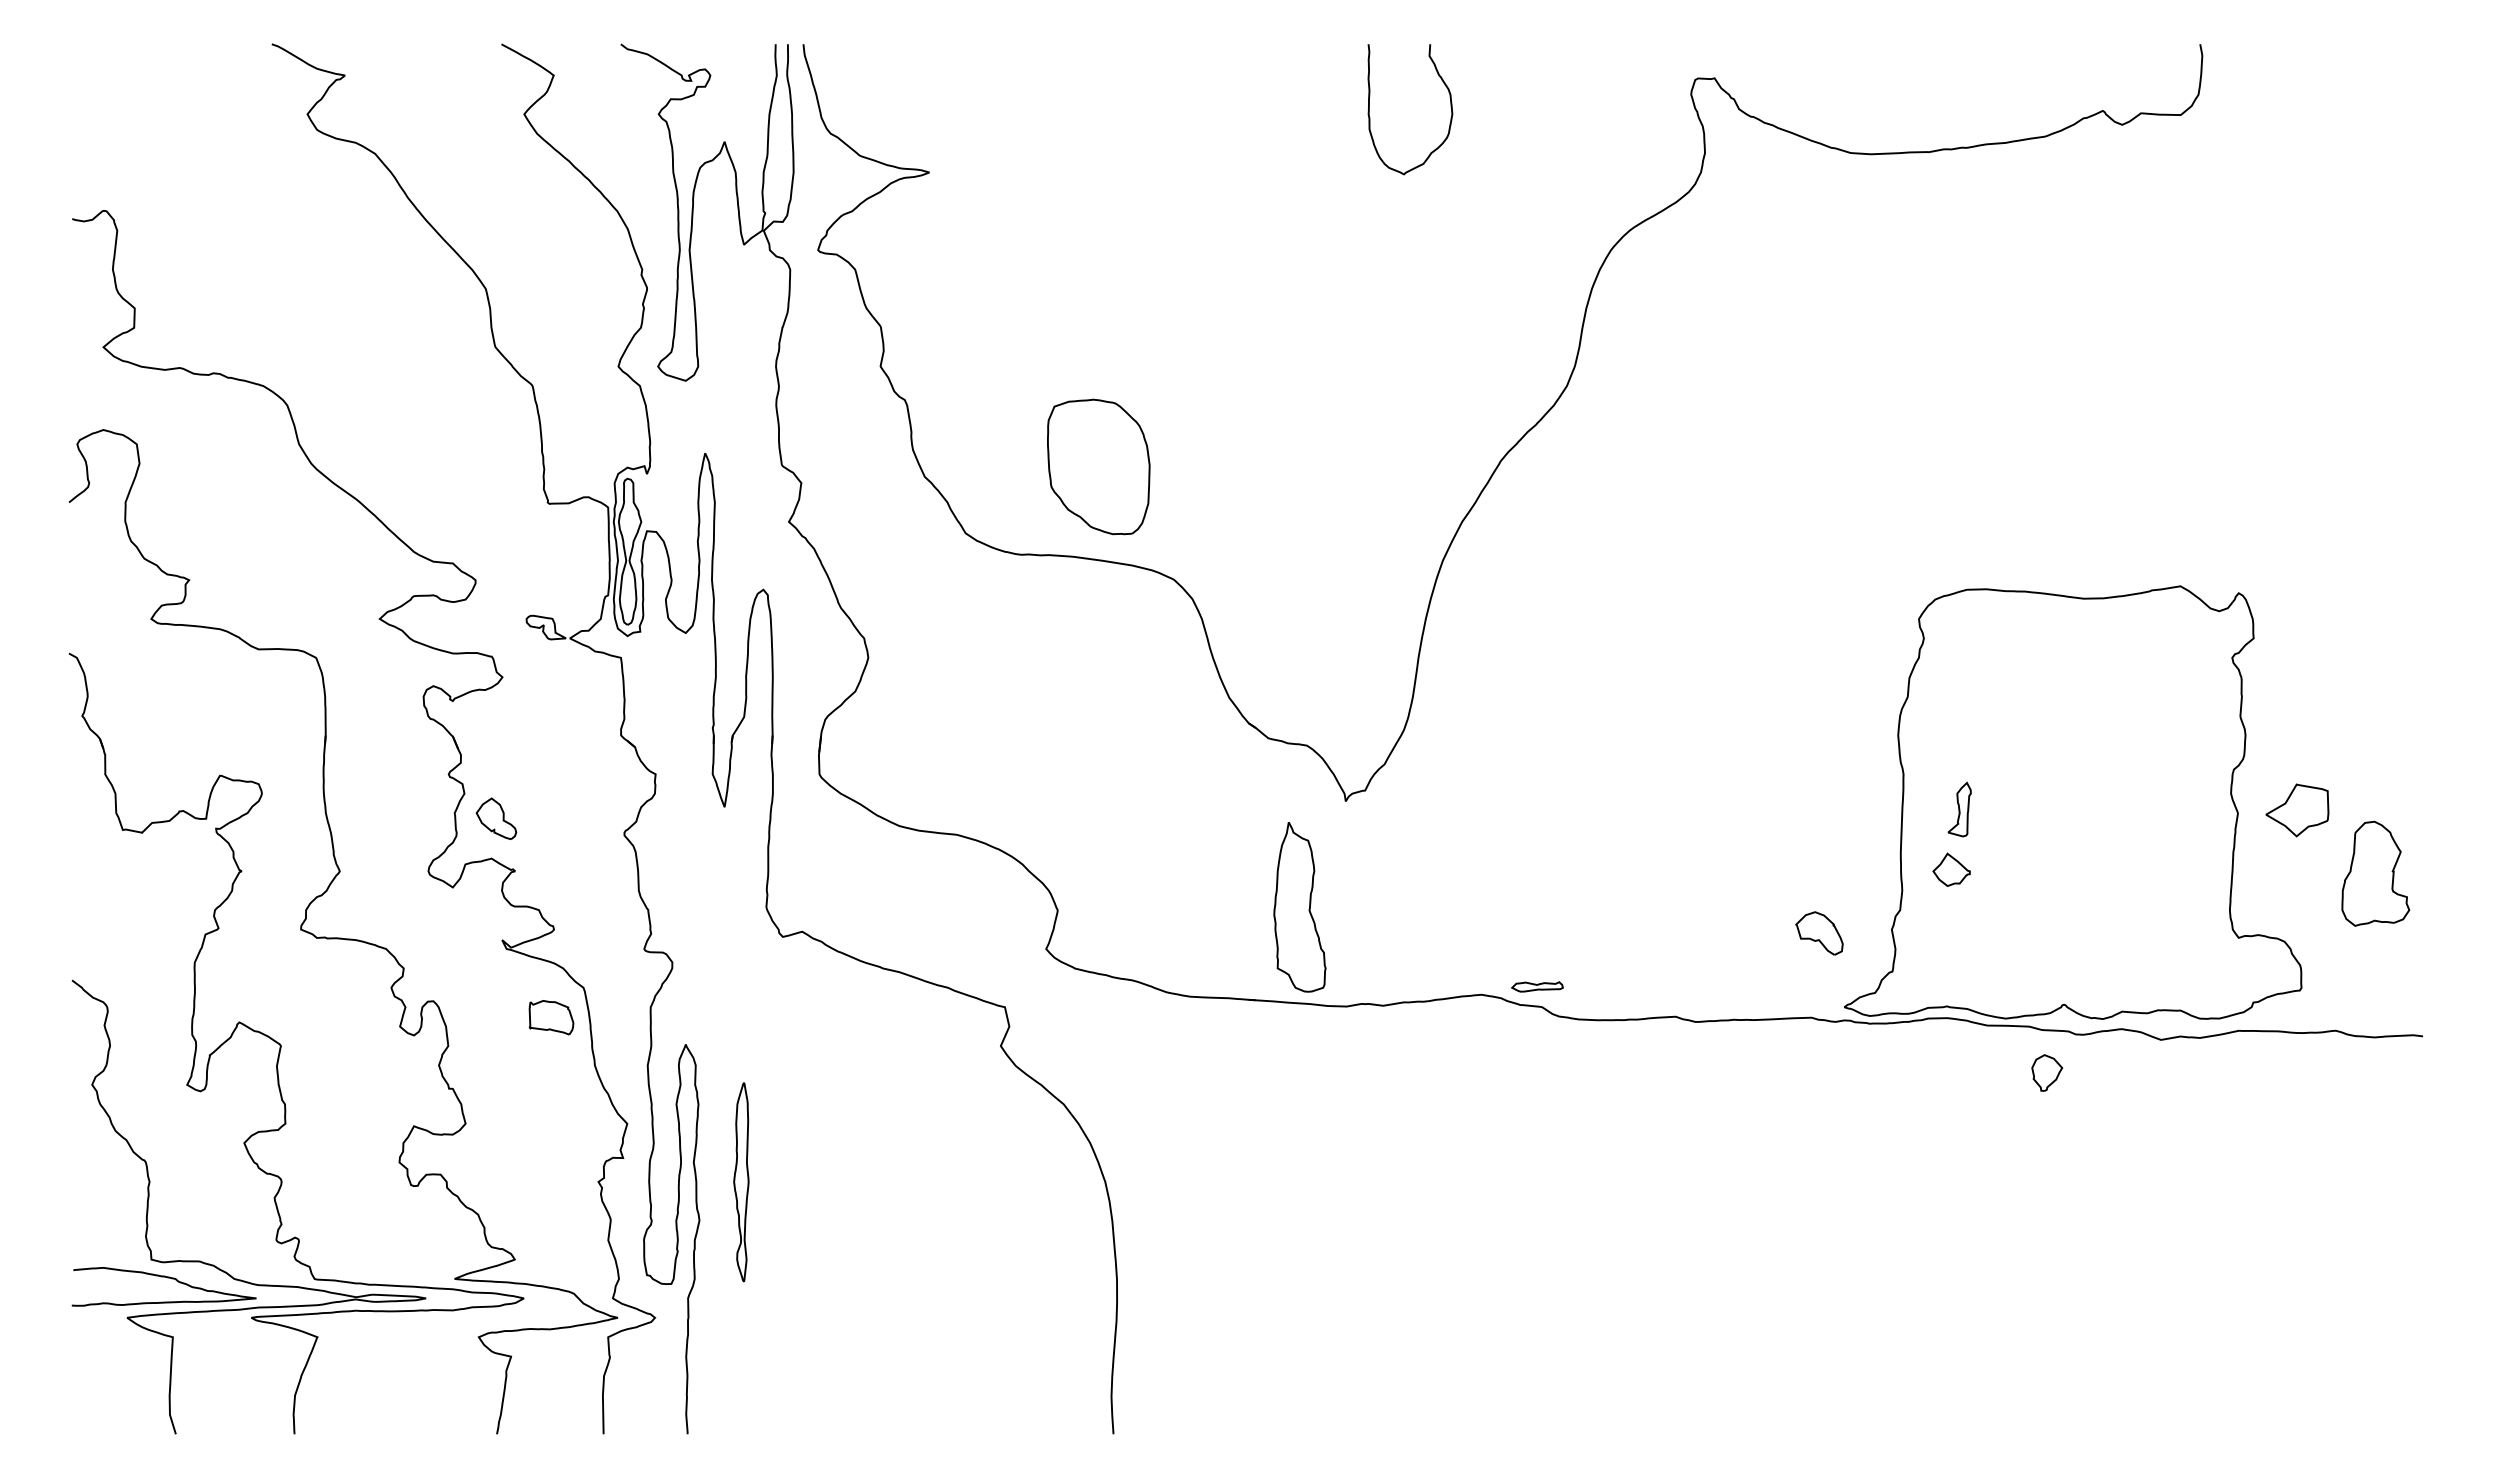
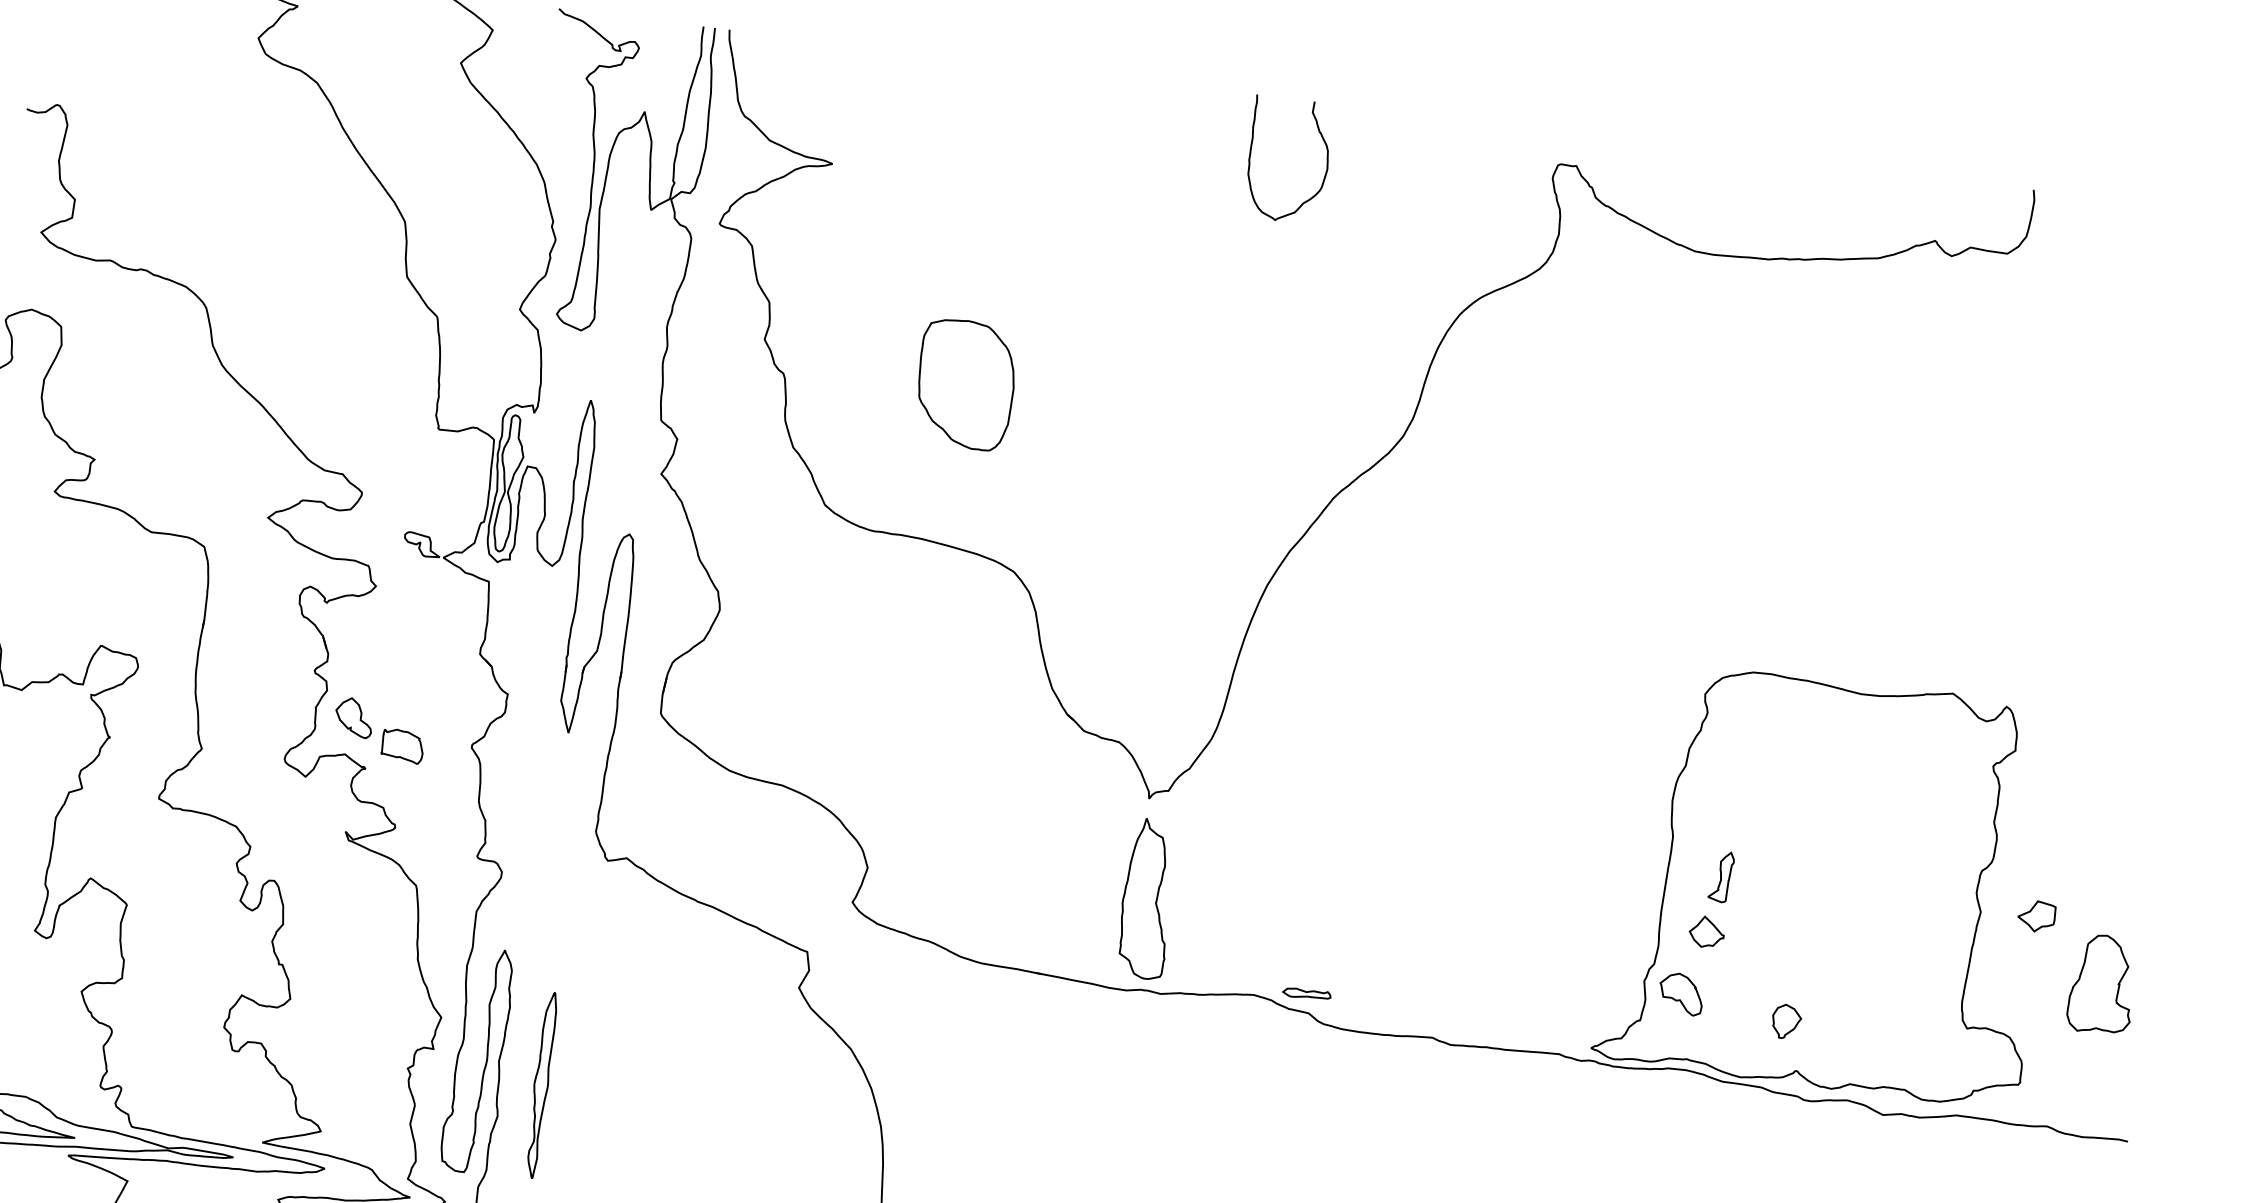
part: (1098, 466) -> (965, 384), moved
part: (2297, 810) -> (2036, 916), size x0.62
part: (1299, 907) -> (1146, 899), moved
part: (1819, 933) -> (1681, 994), moved
part: (551, 1017) -> (402, 746), moved
part: (2047, 1072) -> (1786, 1021), moved

